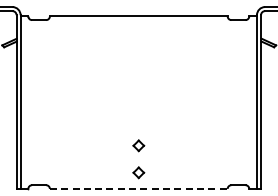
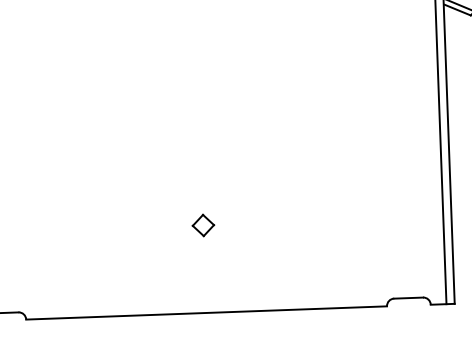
part: (138, 172) -> (204, 279), removed
line: (138, 188) -> (205, 312), dashed -> solid

